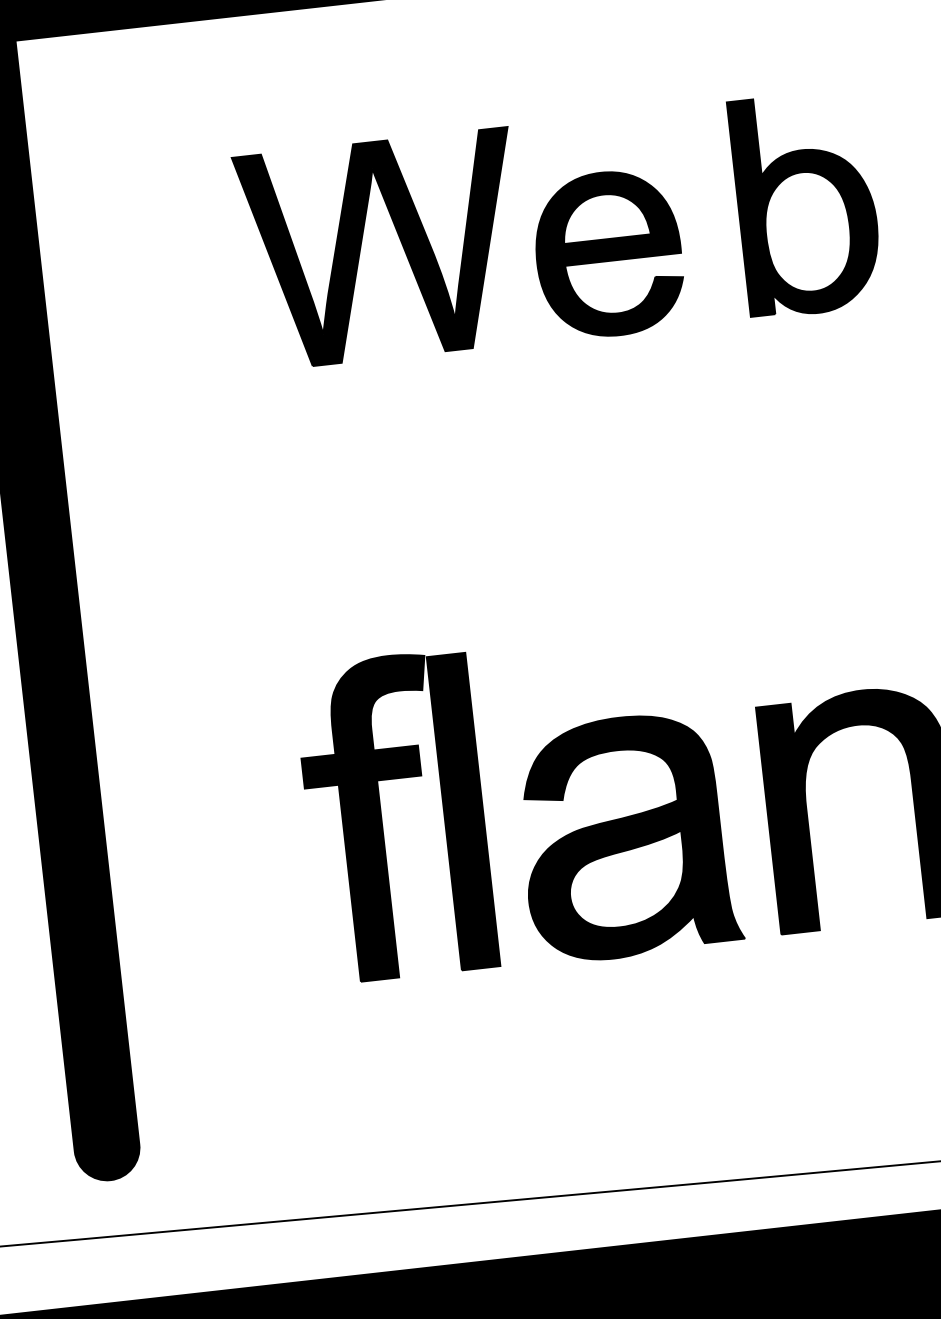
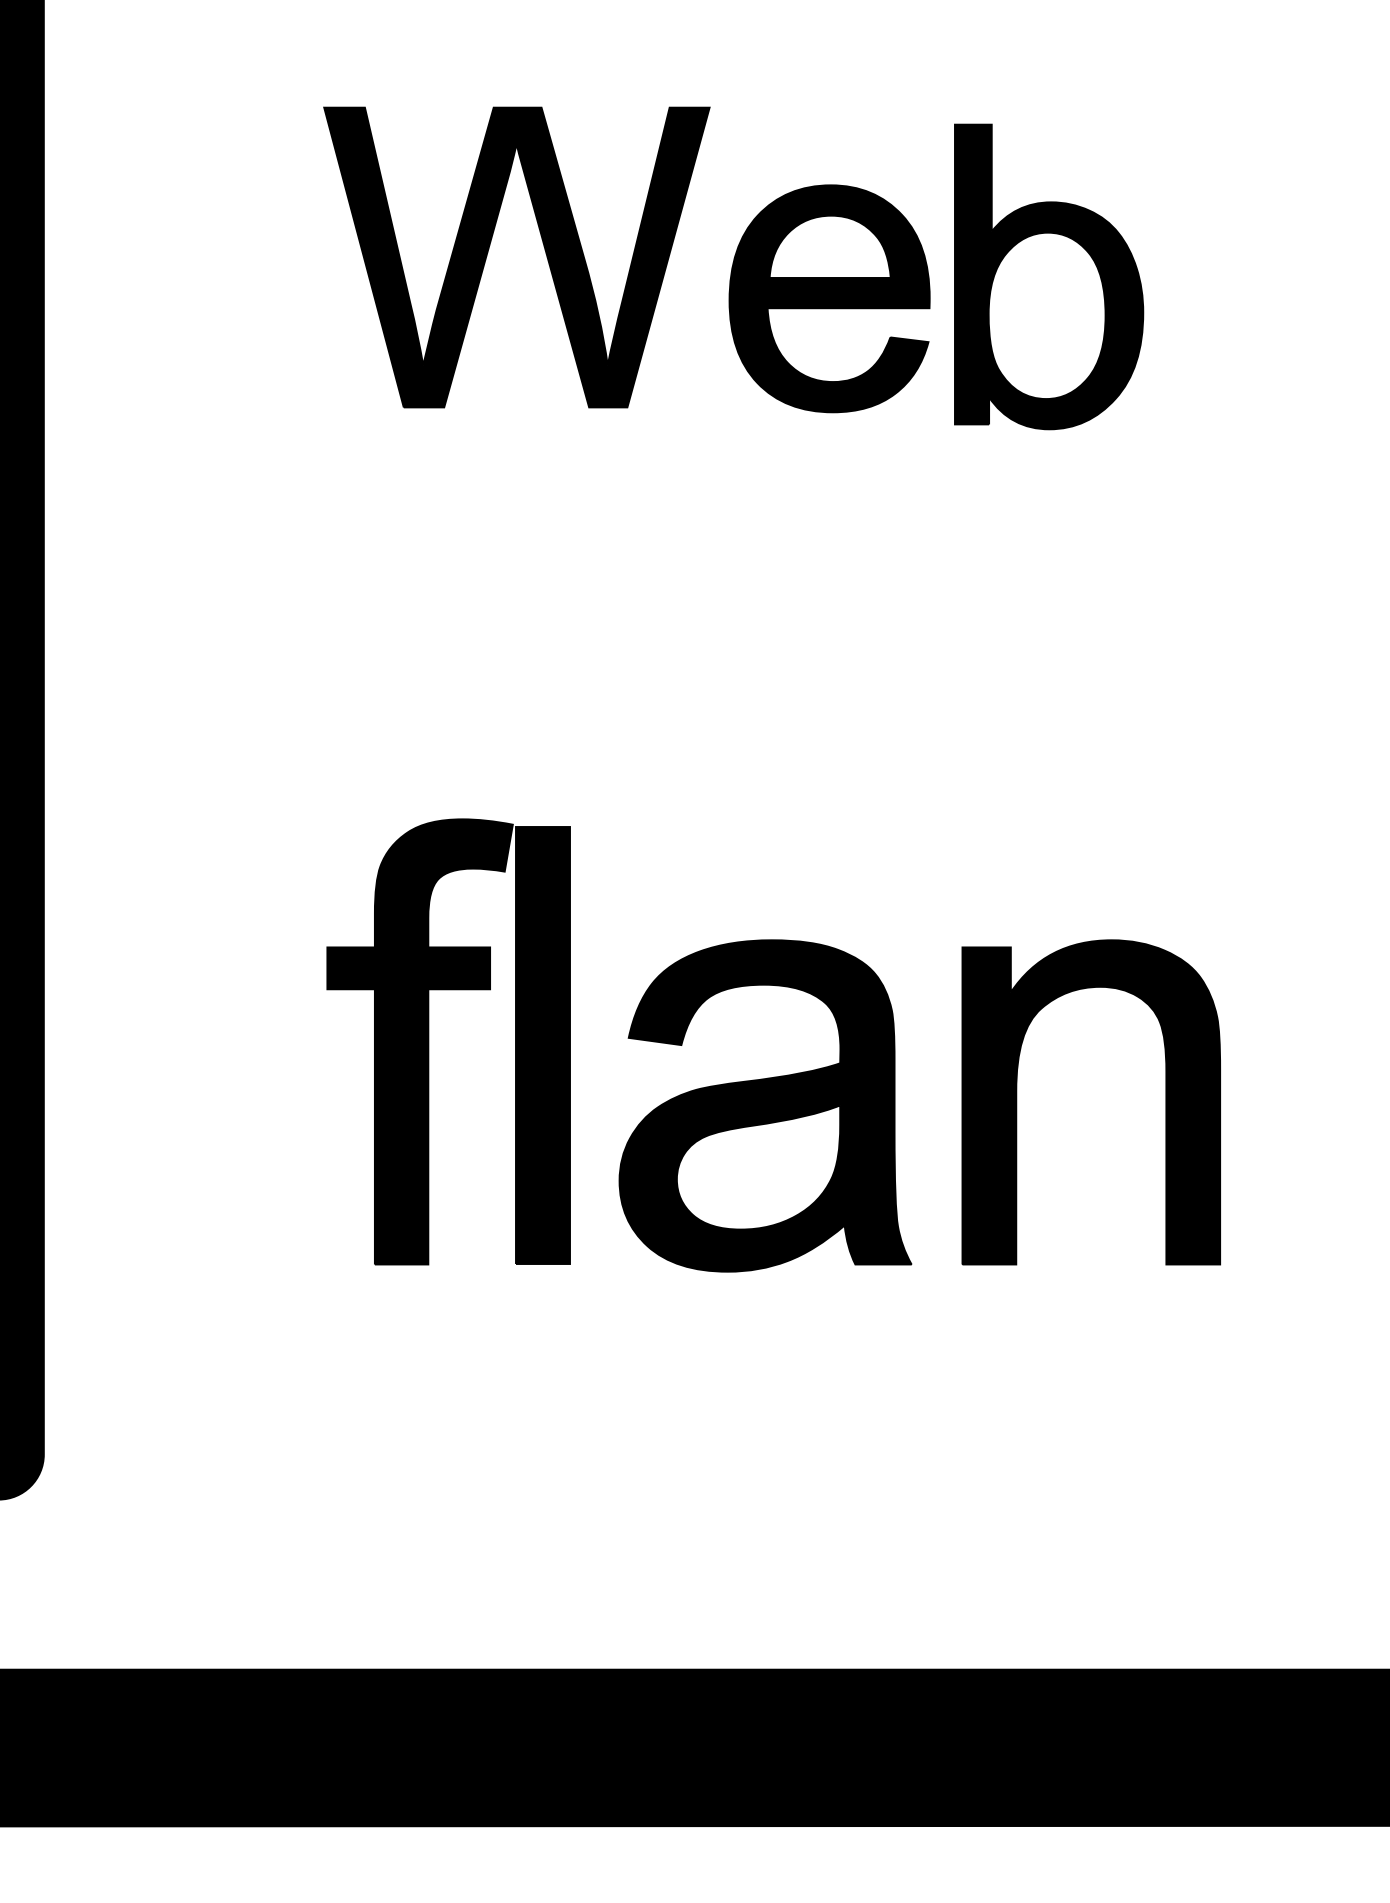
part: (806, 203) -> (1049, 276), moved

